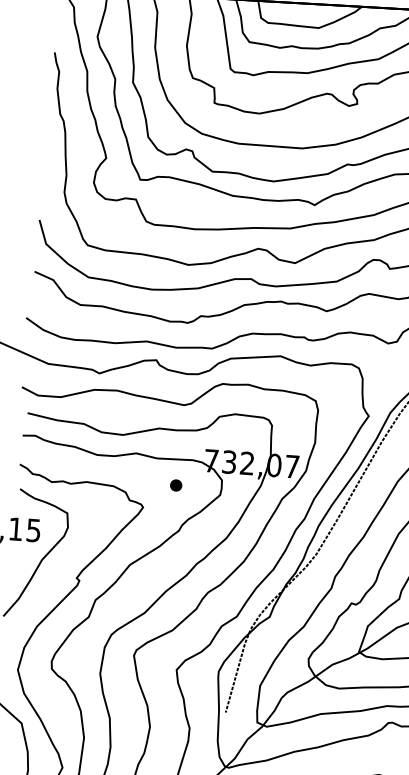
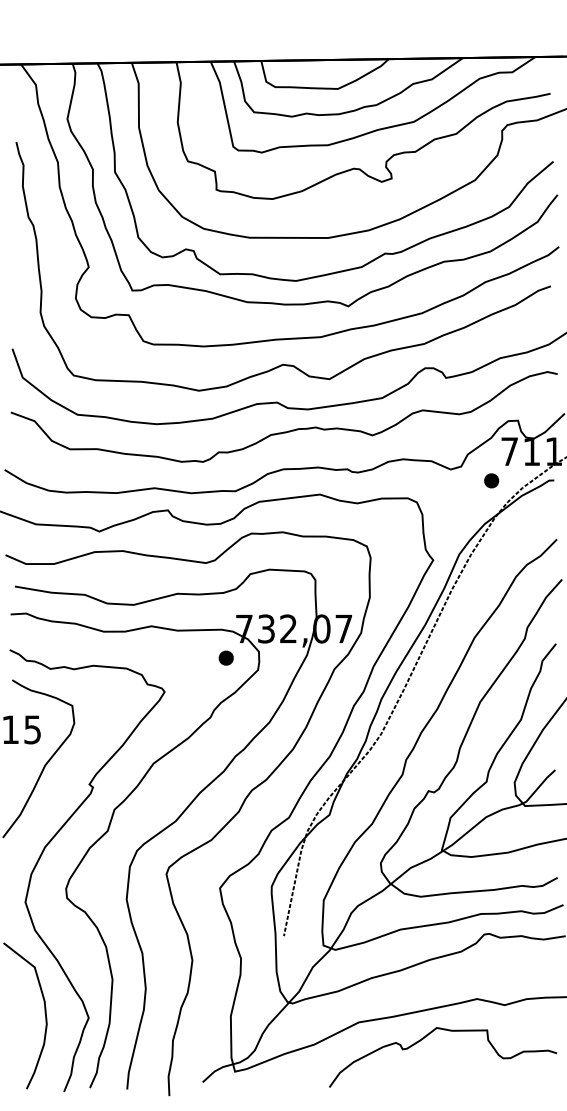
part: (175, 484) -> (225, 657), moved

